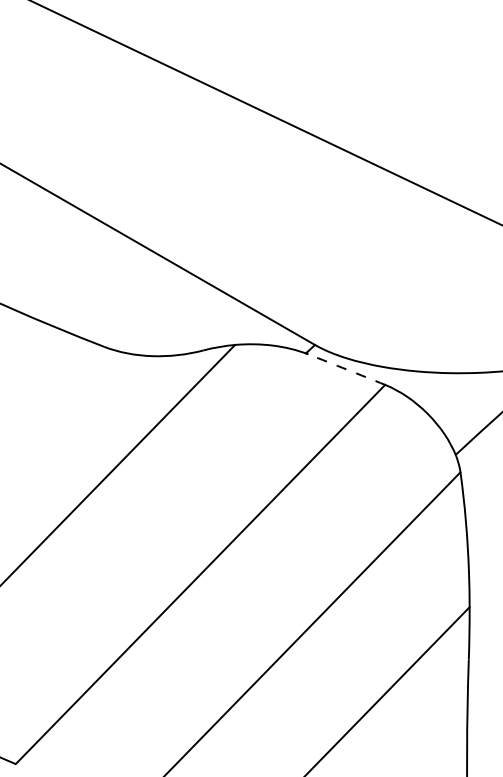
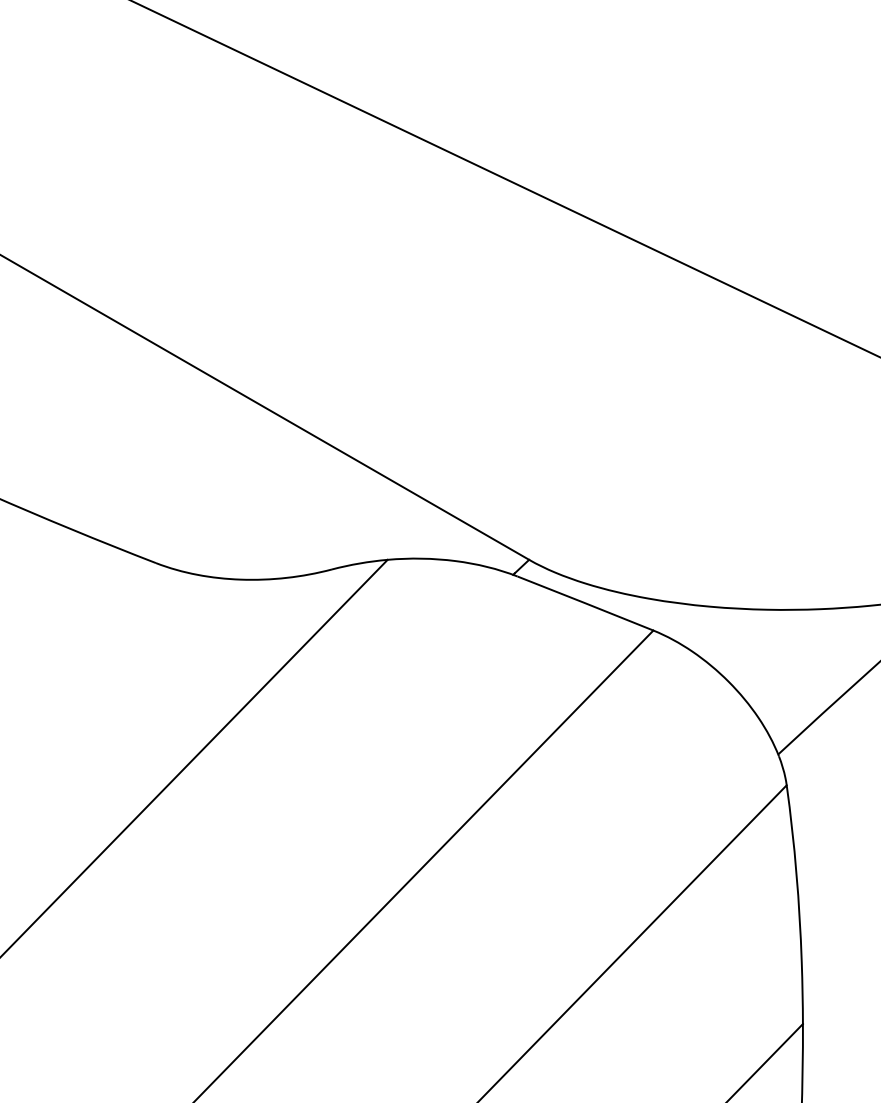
arc: (346, 369) -> (584, 603), dashed -> solid

